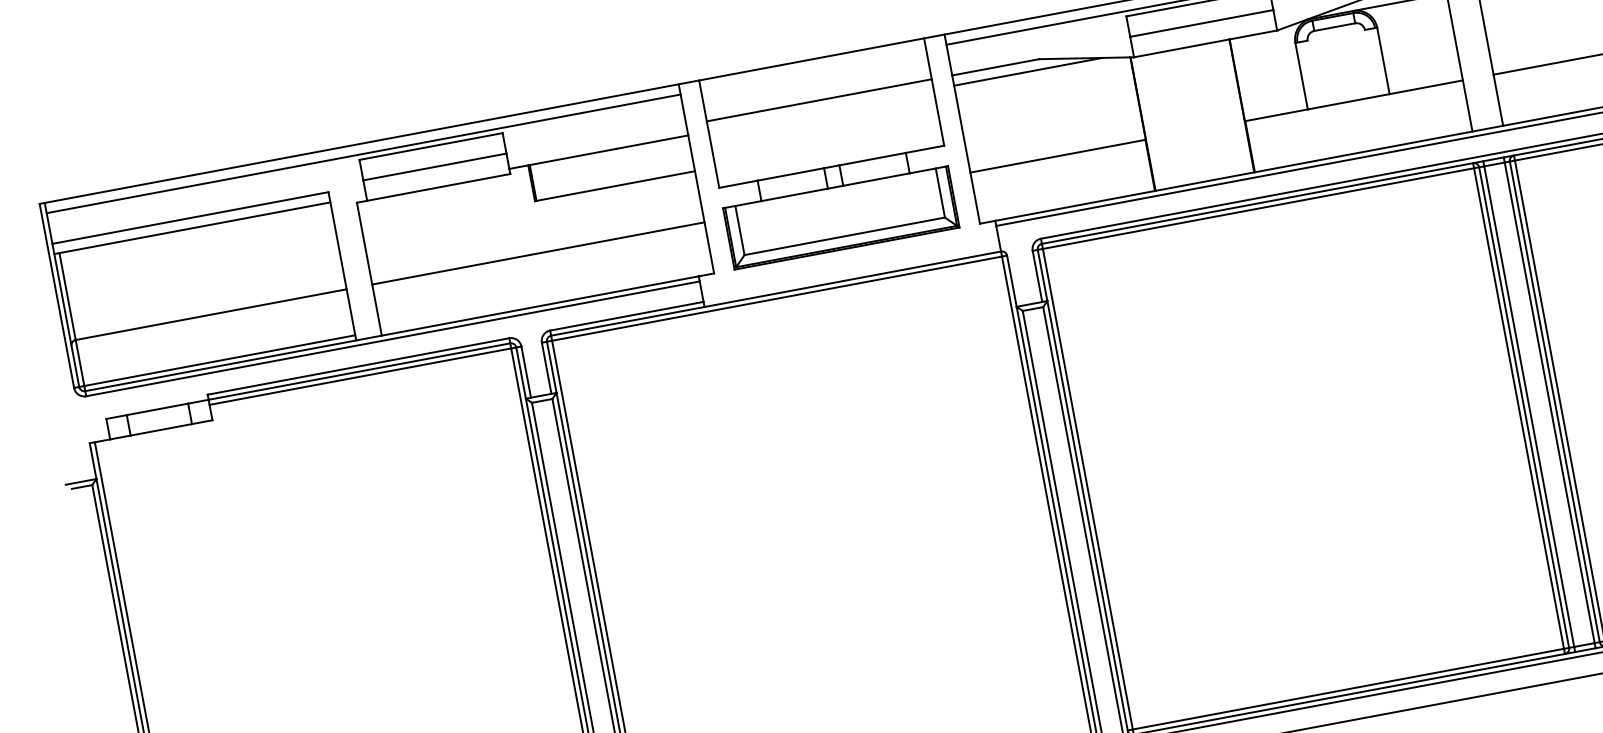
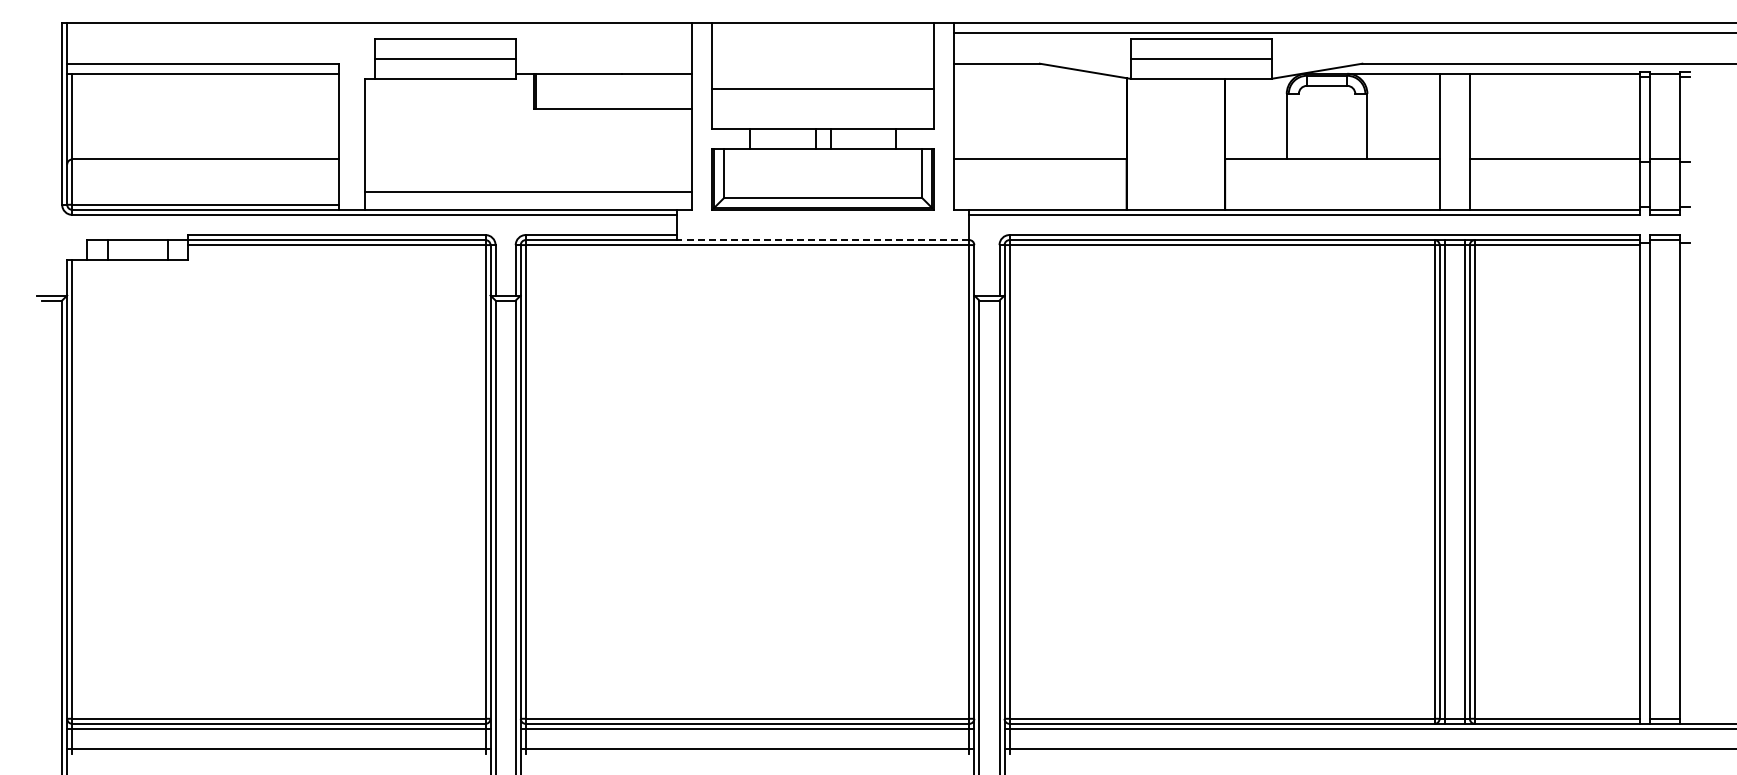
line: (1028, 71) -> (1027, 73), removed
line: (819, 100) -> (823, 88), moved
line: (363, 153) -> (379, 33), removed
line: (538, 253) -> (528, 192), moved
line: (852, 279) -> (822, 240), solid -> dashed

